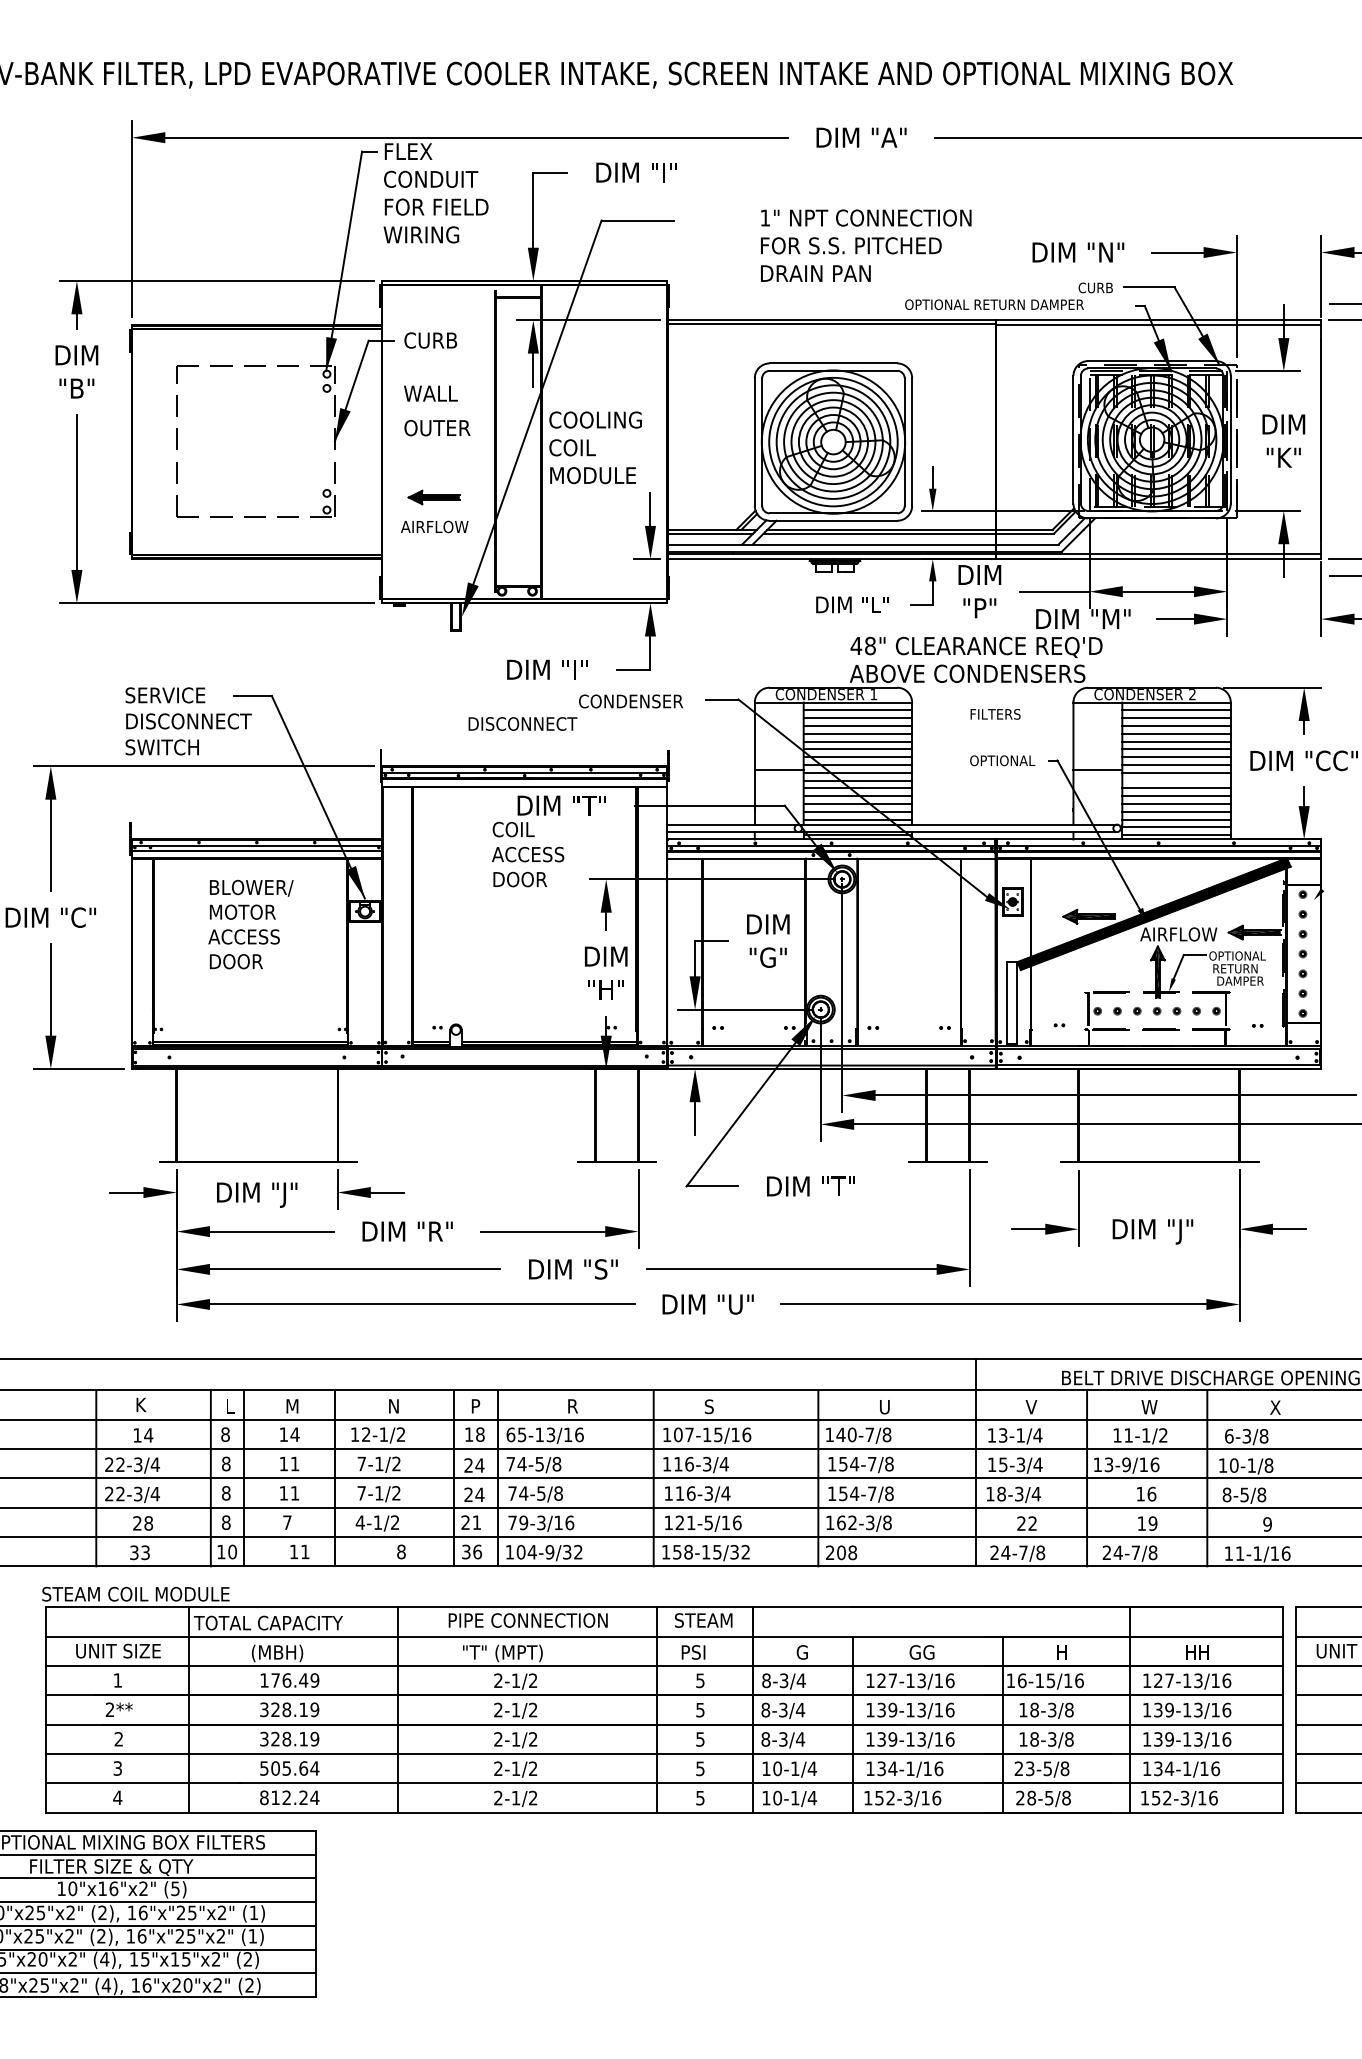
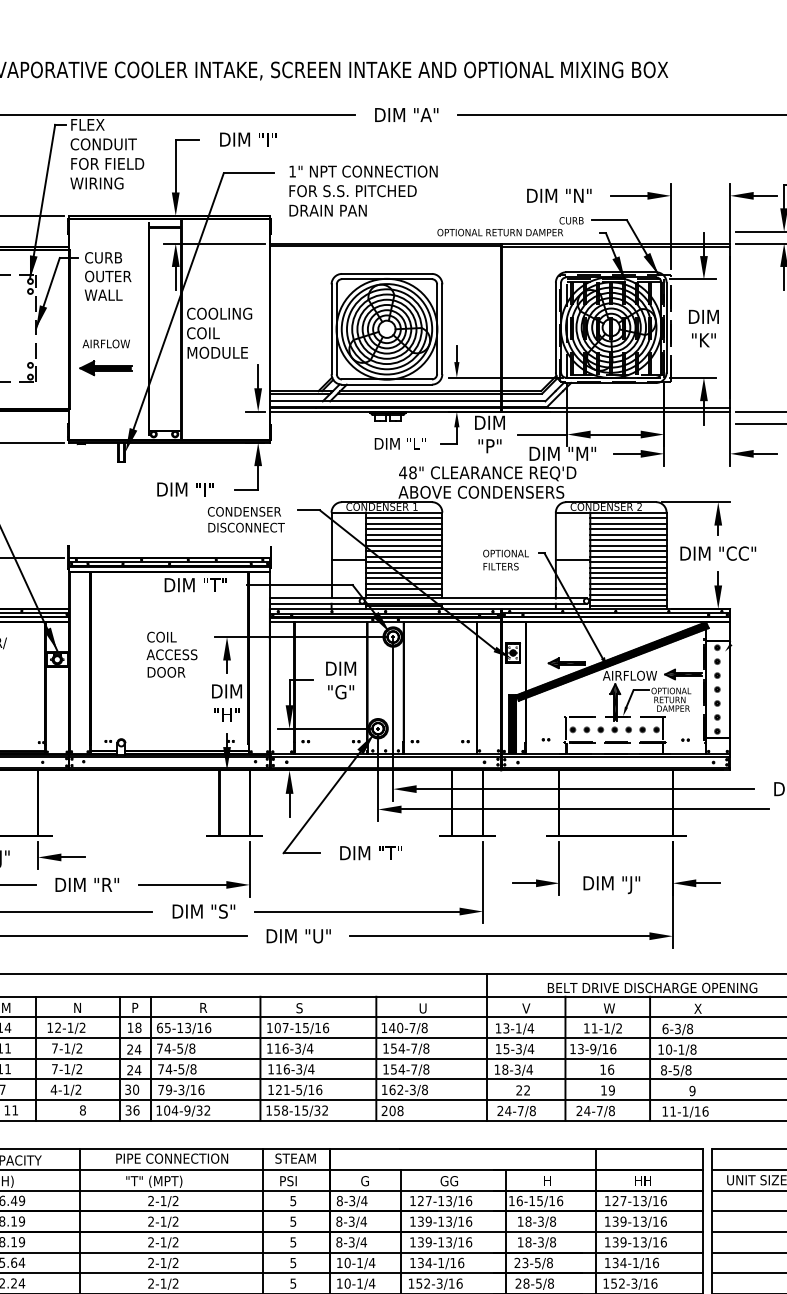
text: (866, 245) -> (363, 190), moved
text: (437, 428) -> (108, 276), moved
part: (433, 497) -> (105, 368), size x1.43
text: (434, 526) -> (106, 343), moved
text: (995, 714) -> (501, 566), moved
text: (522, 723) -> (246, 527), moved
line: (1176, 780) -> (628, 567), added
text: (528, 854) -> (172, 654), moved
hatch: (1012, 1002) -> (512, 723), added
text: (471, 1522) -> (132, 1089), 21 -> 30

